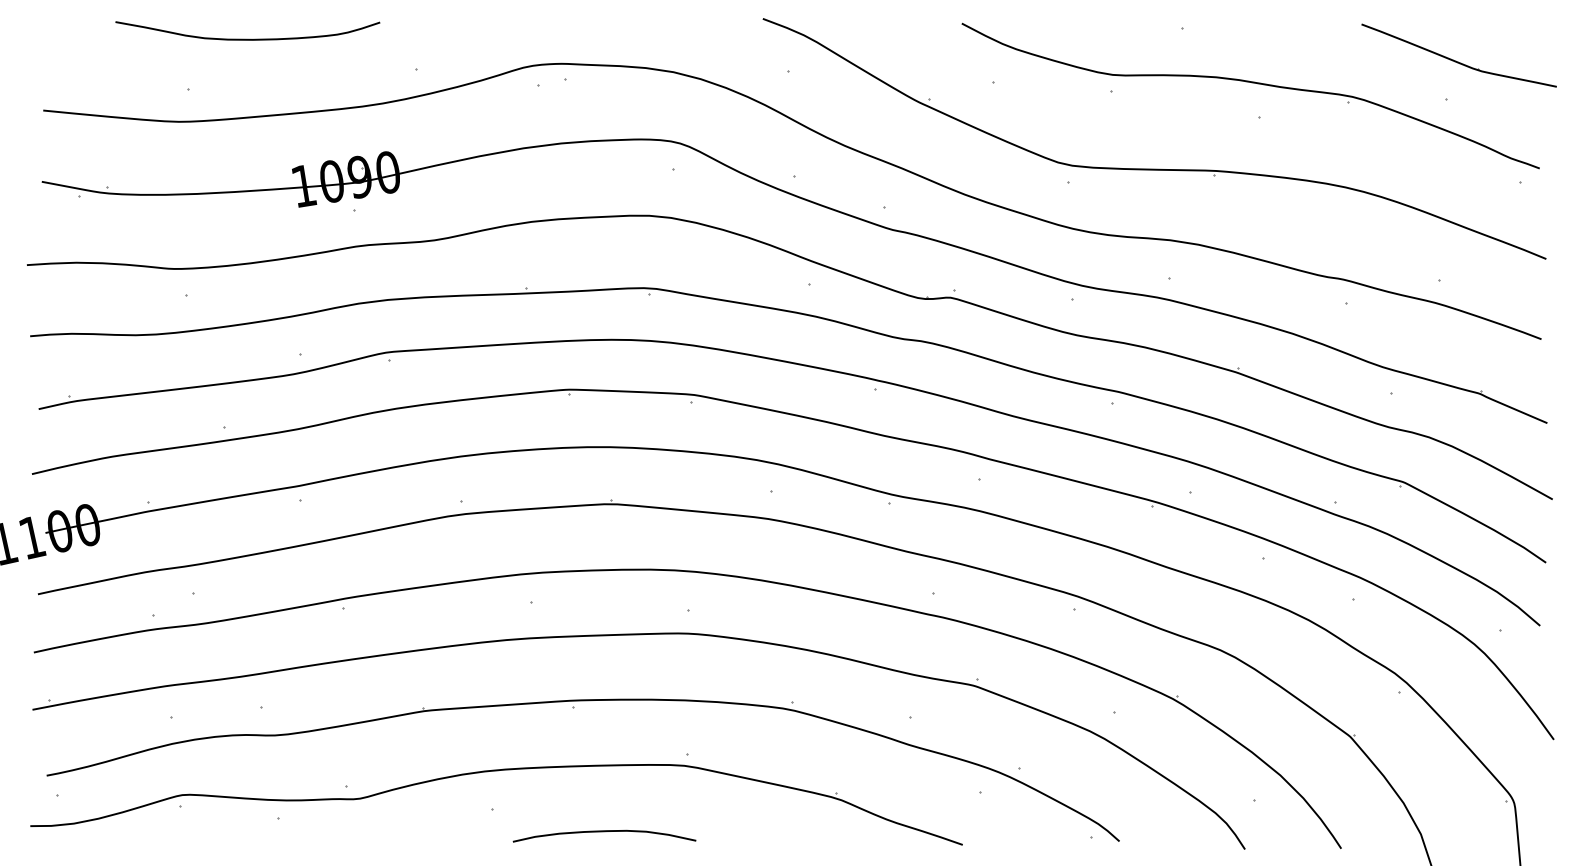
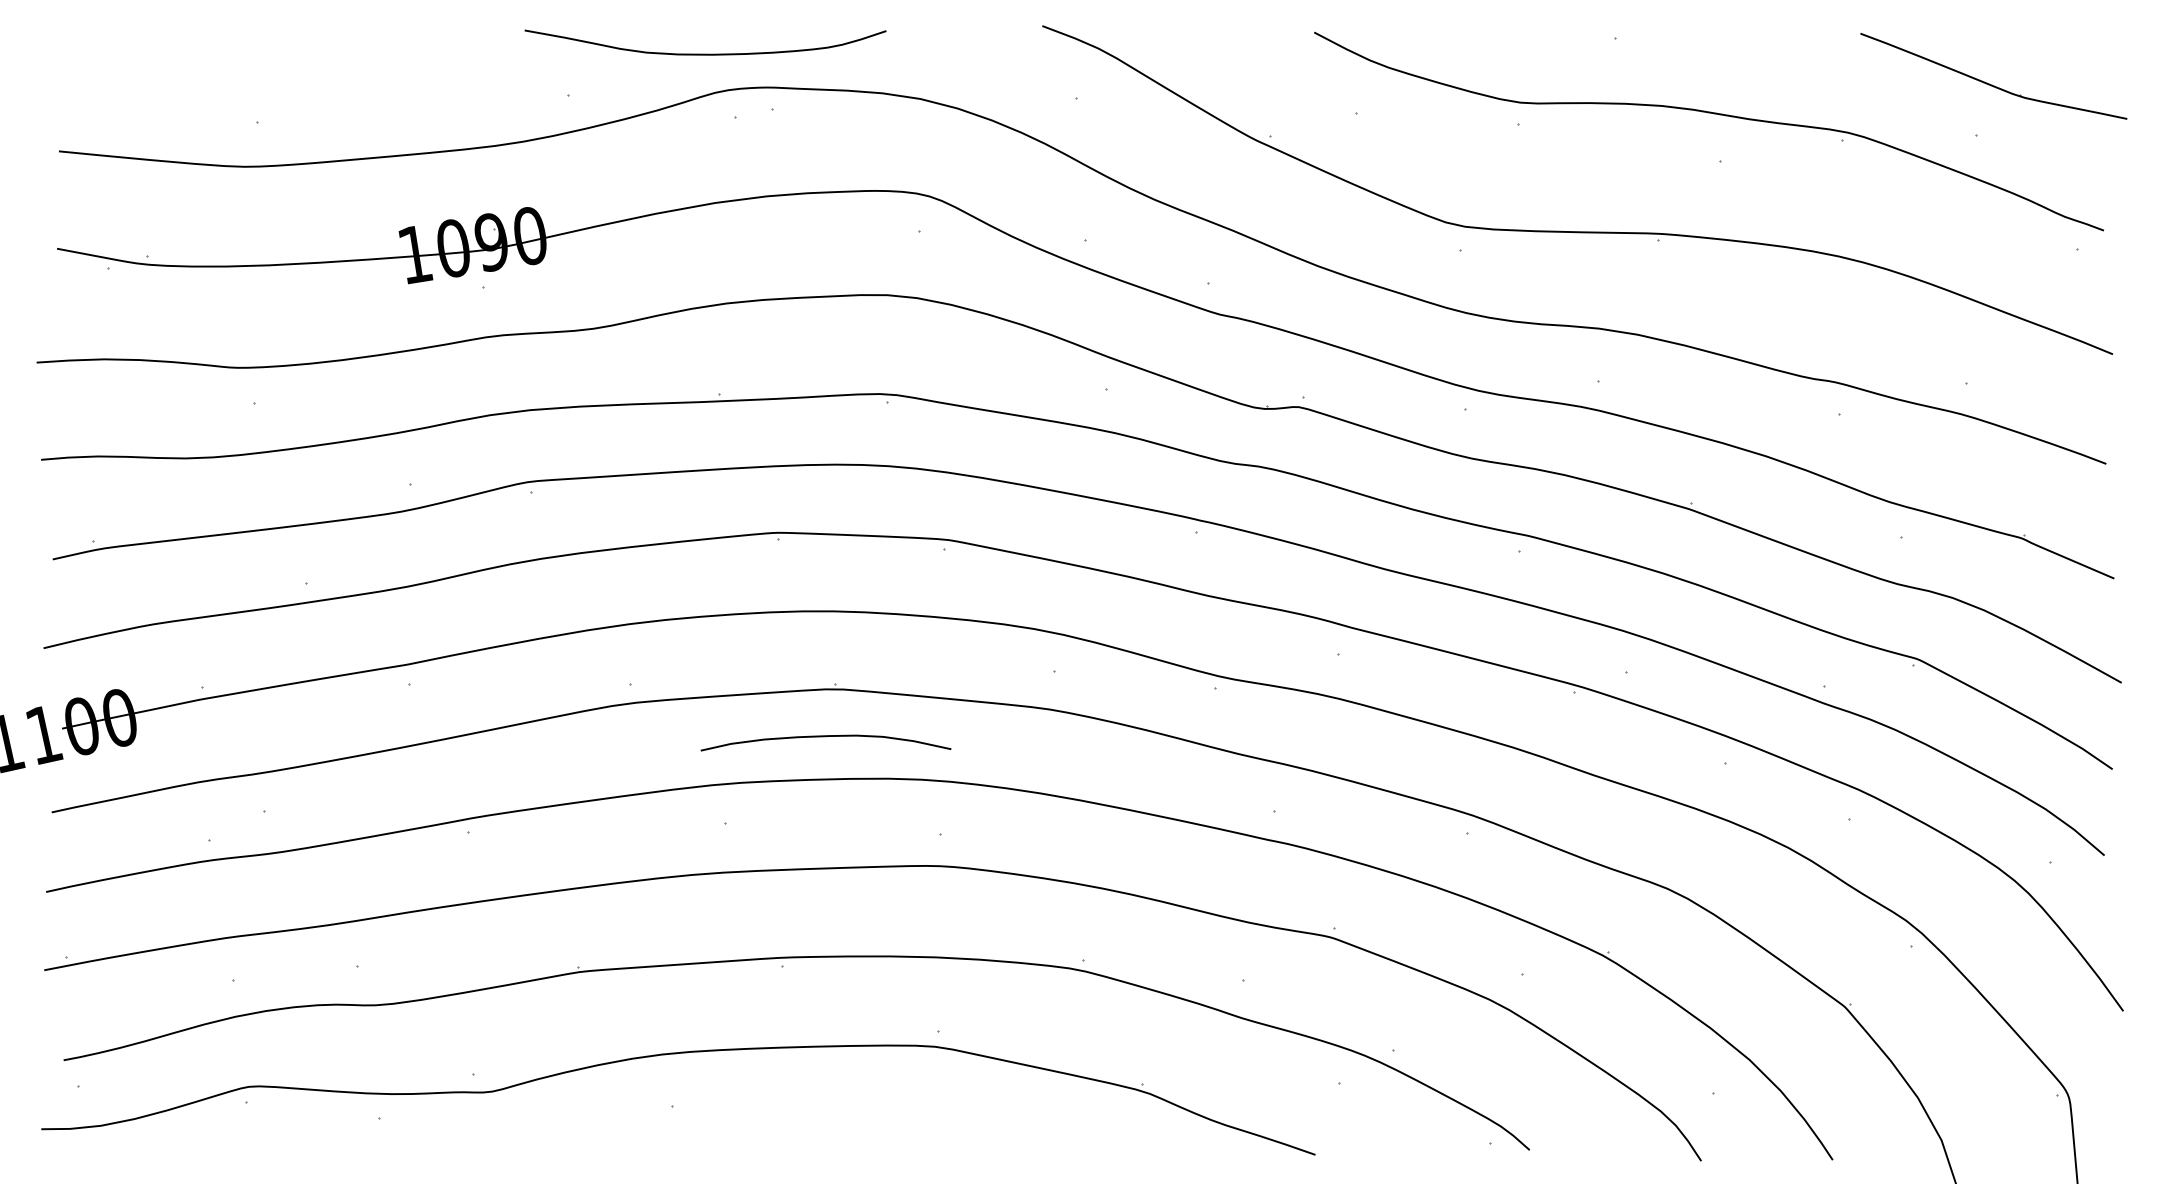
curve: (247, 38) -> (705, 53), moved
curve: (604, 832) -> (825, 737), moved

